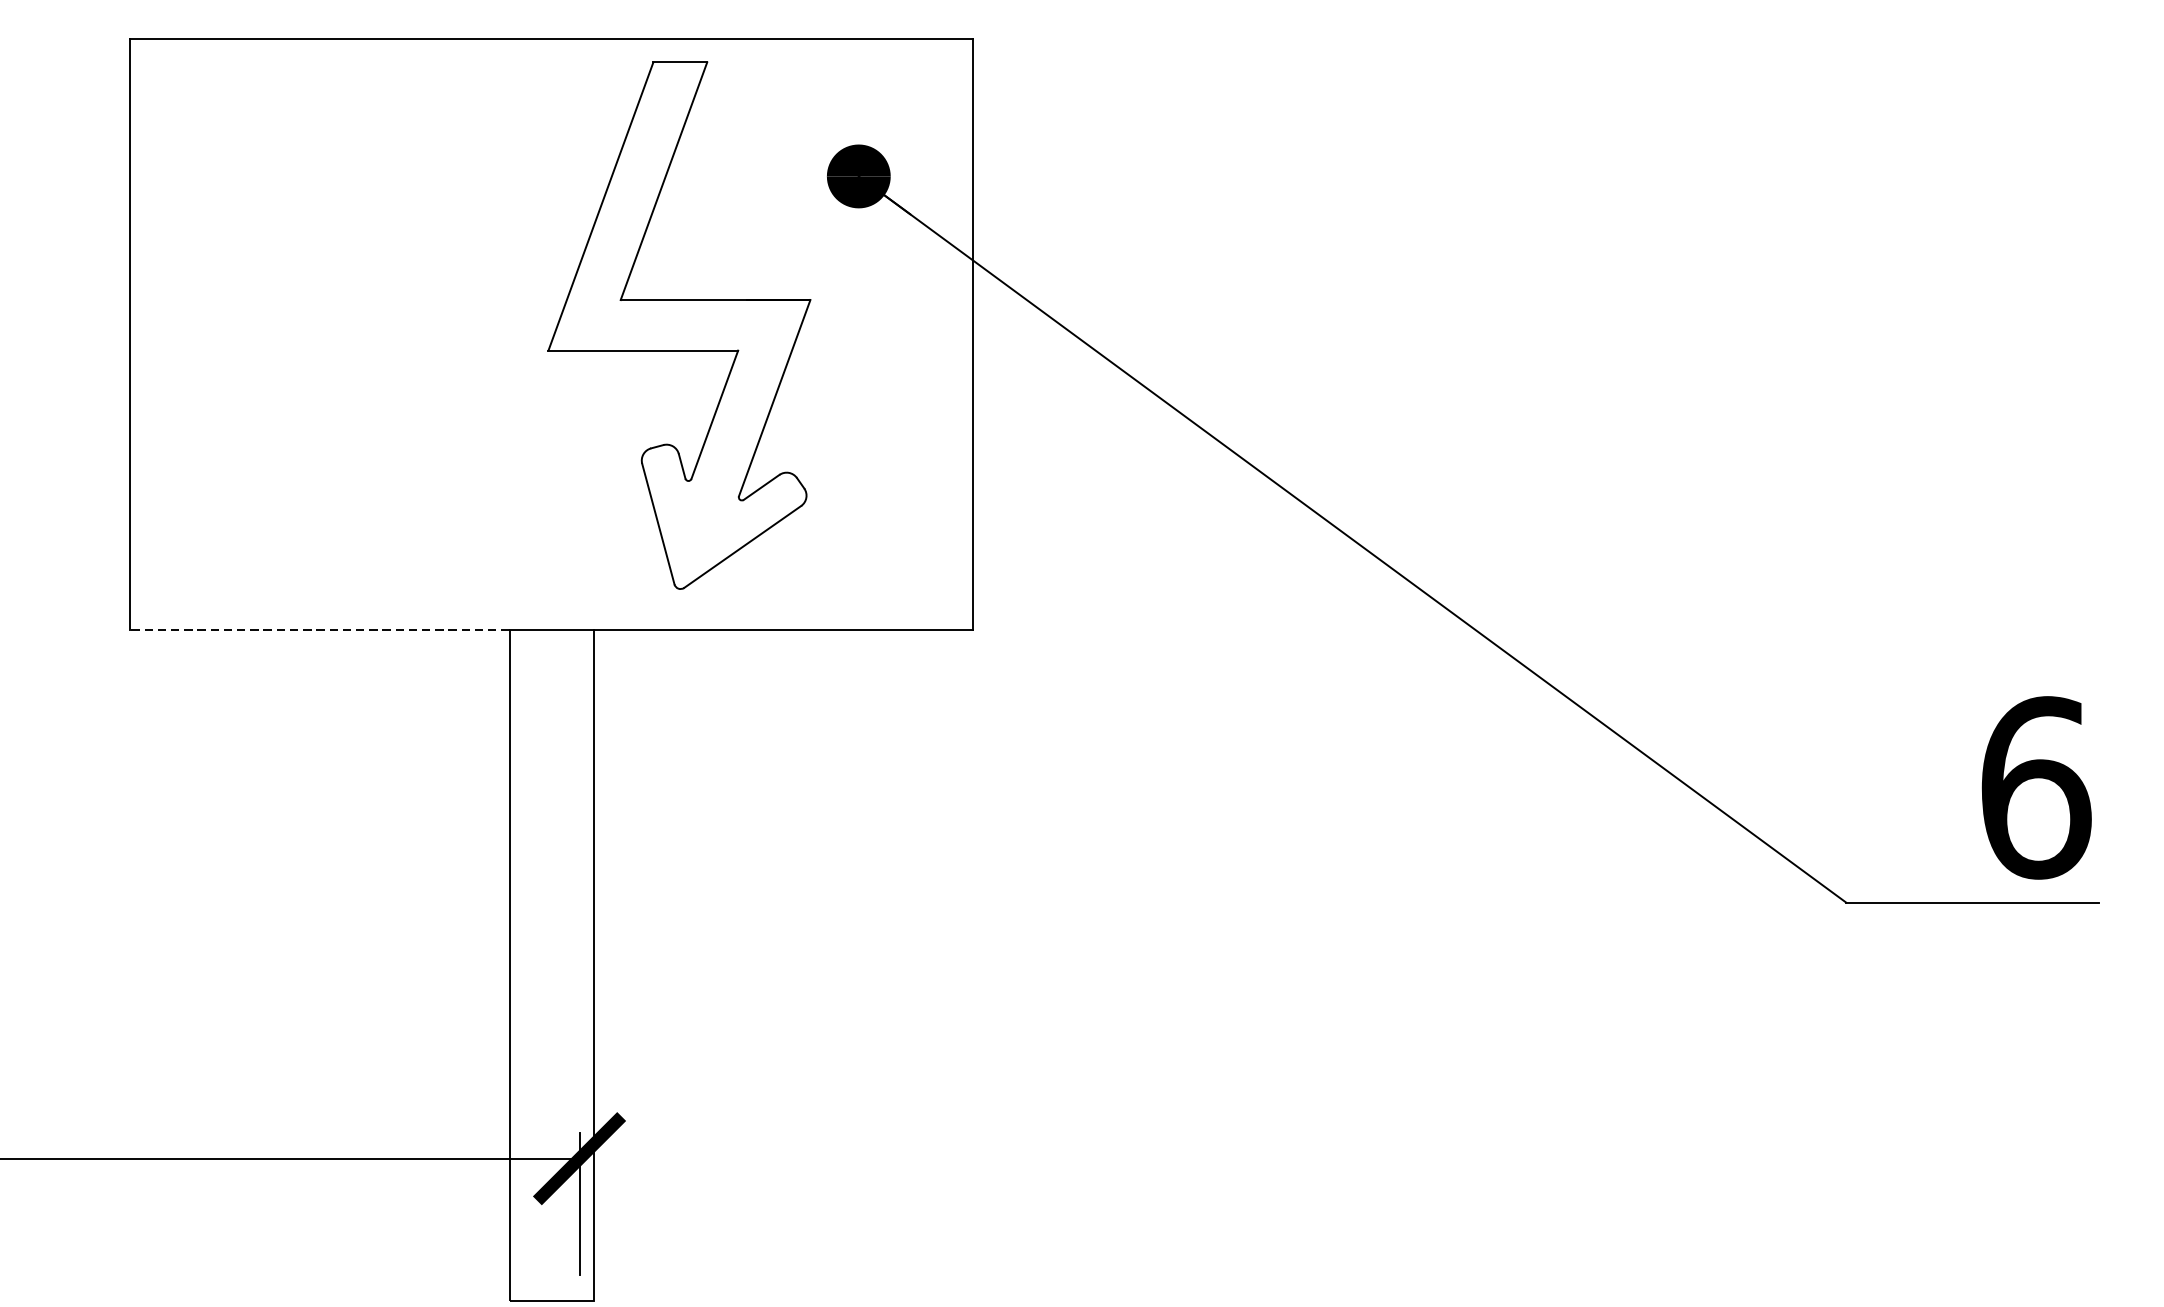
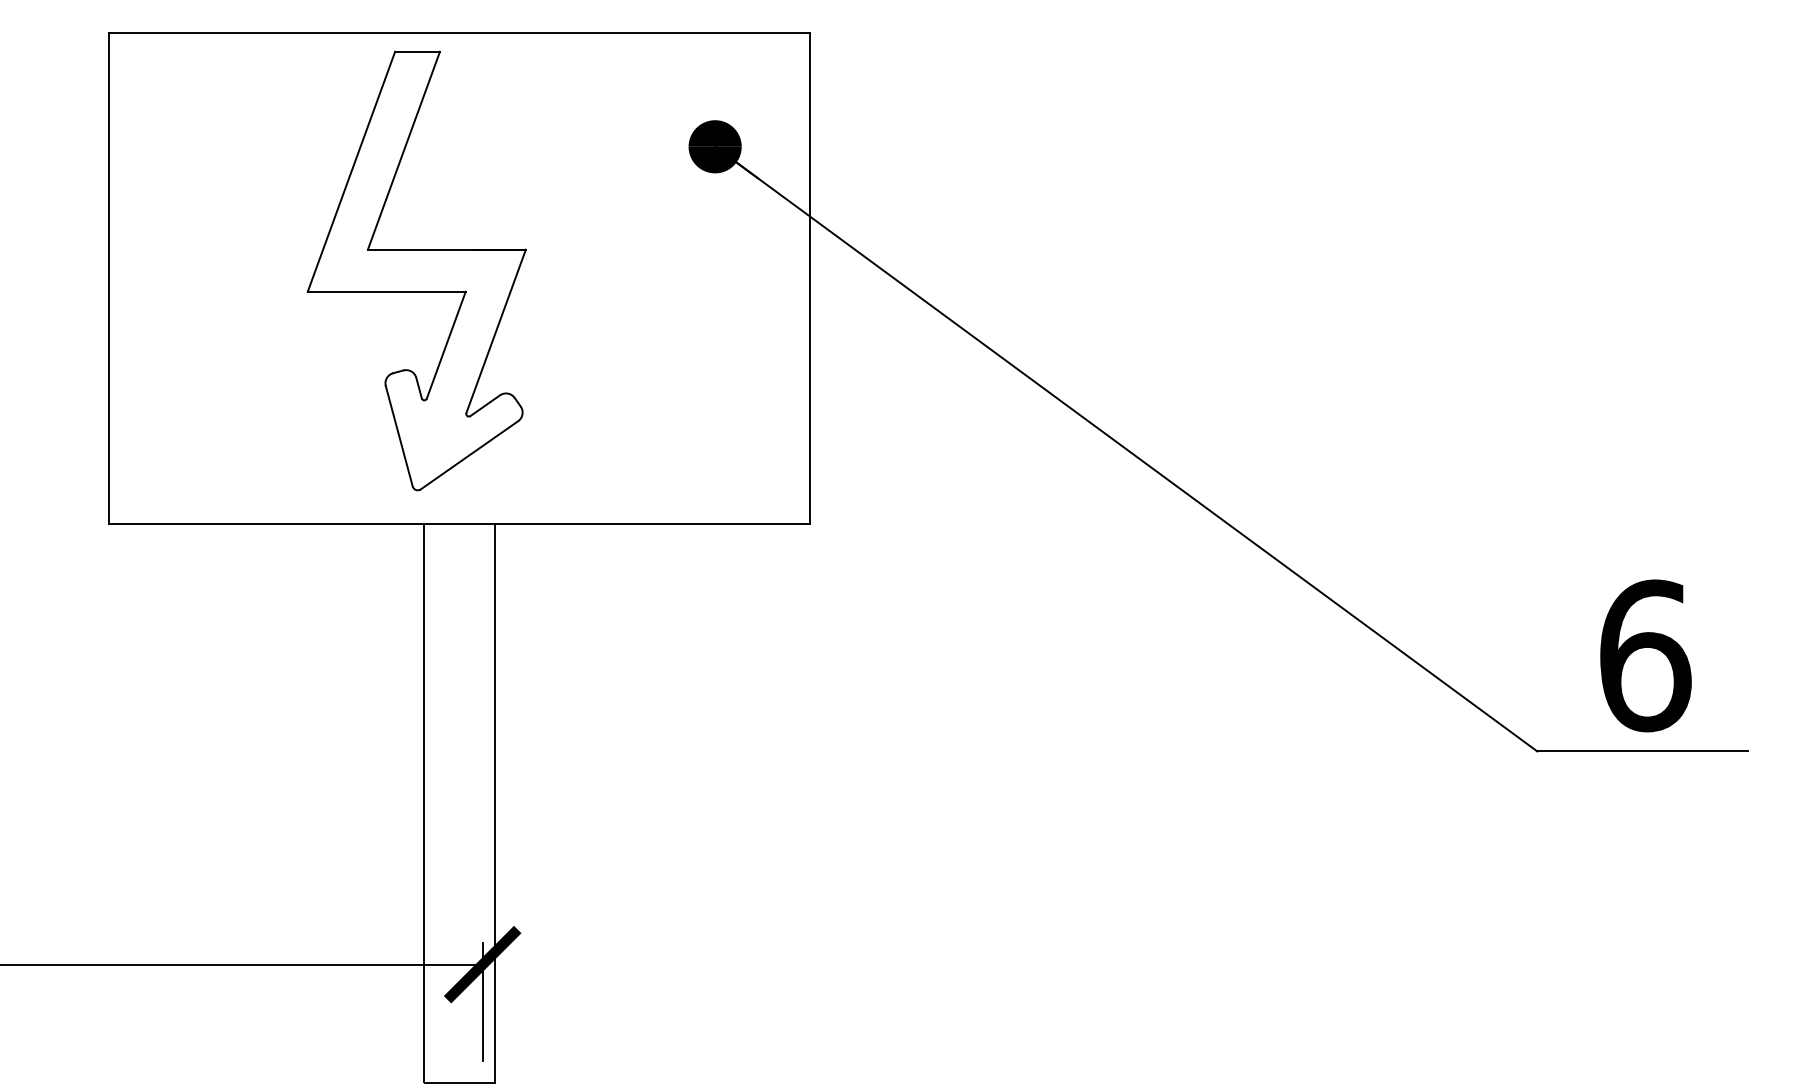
part: (679, 325) -> (416, 270), moved
line: (319, 630) -> (266, 524), dashed -> solid
text: (2036, 787) -> (1645, 655), moved

